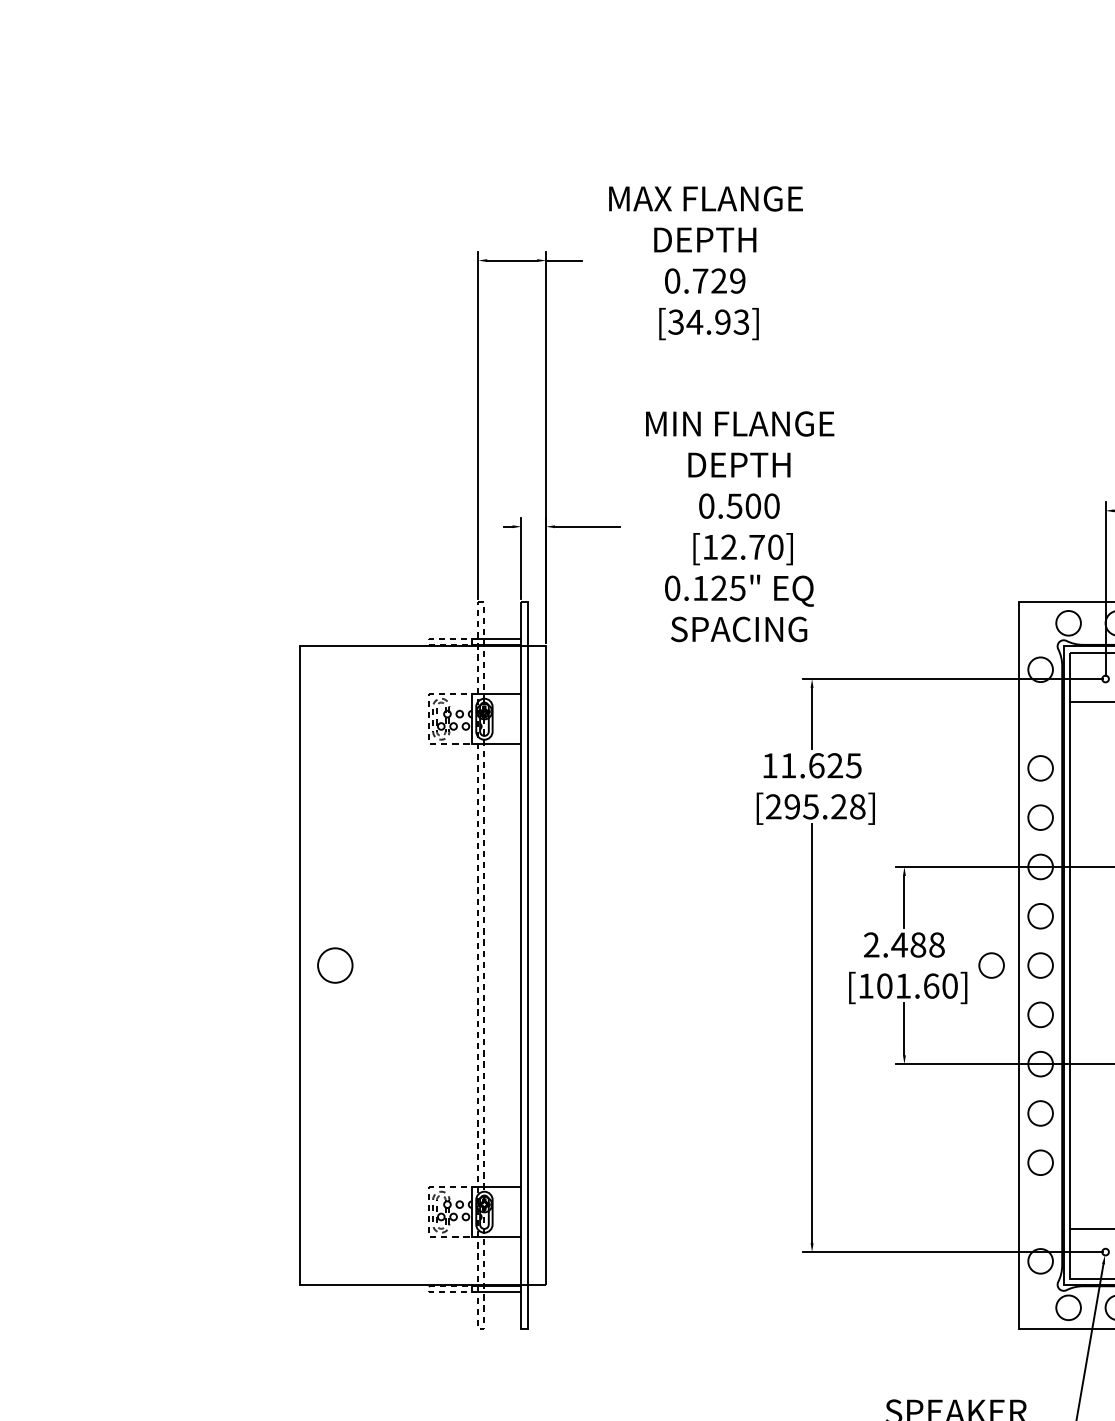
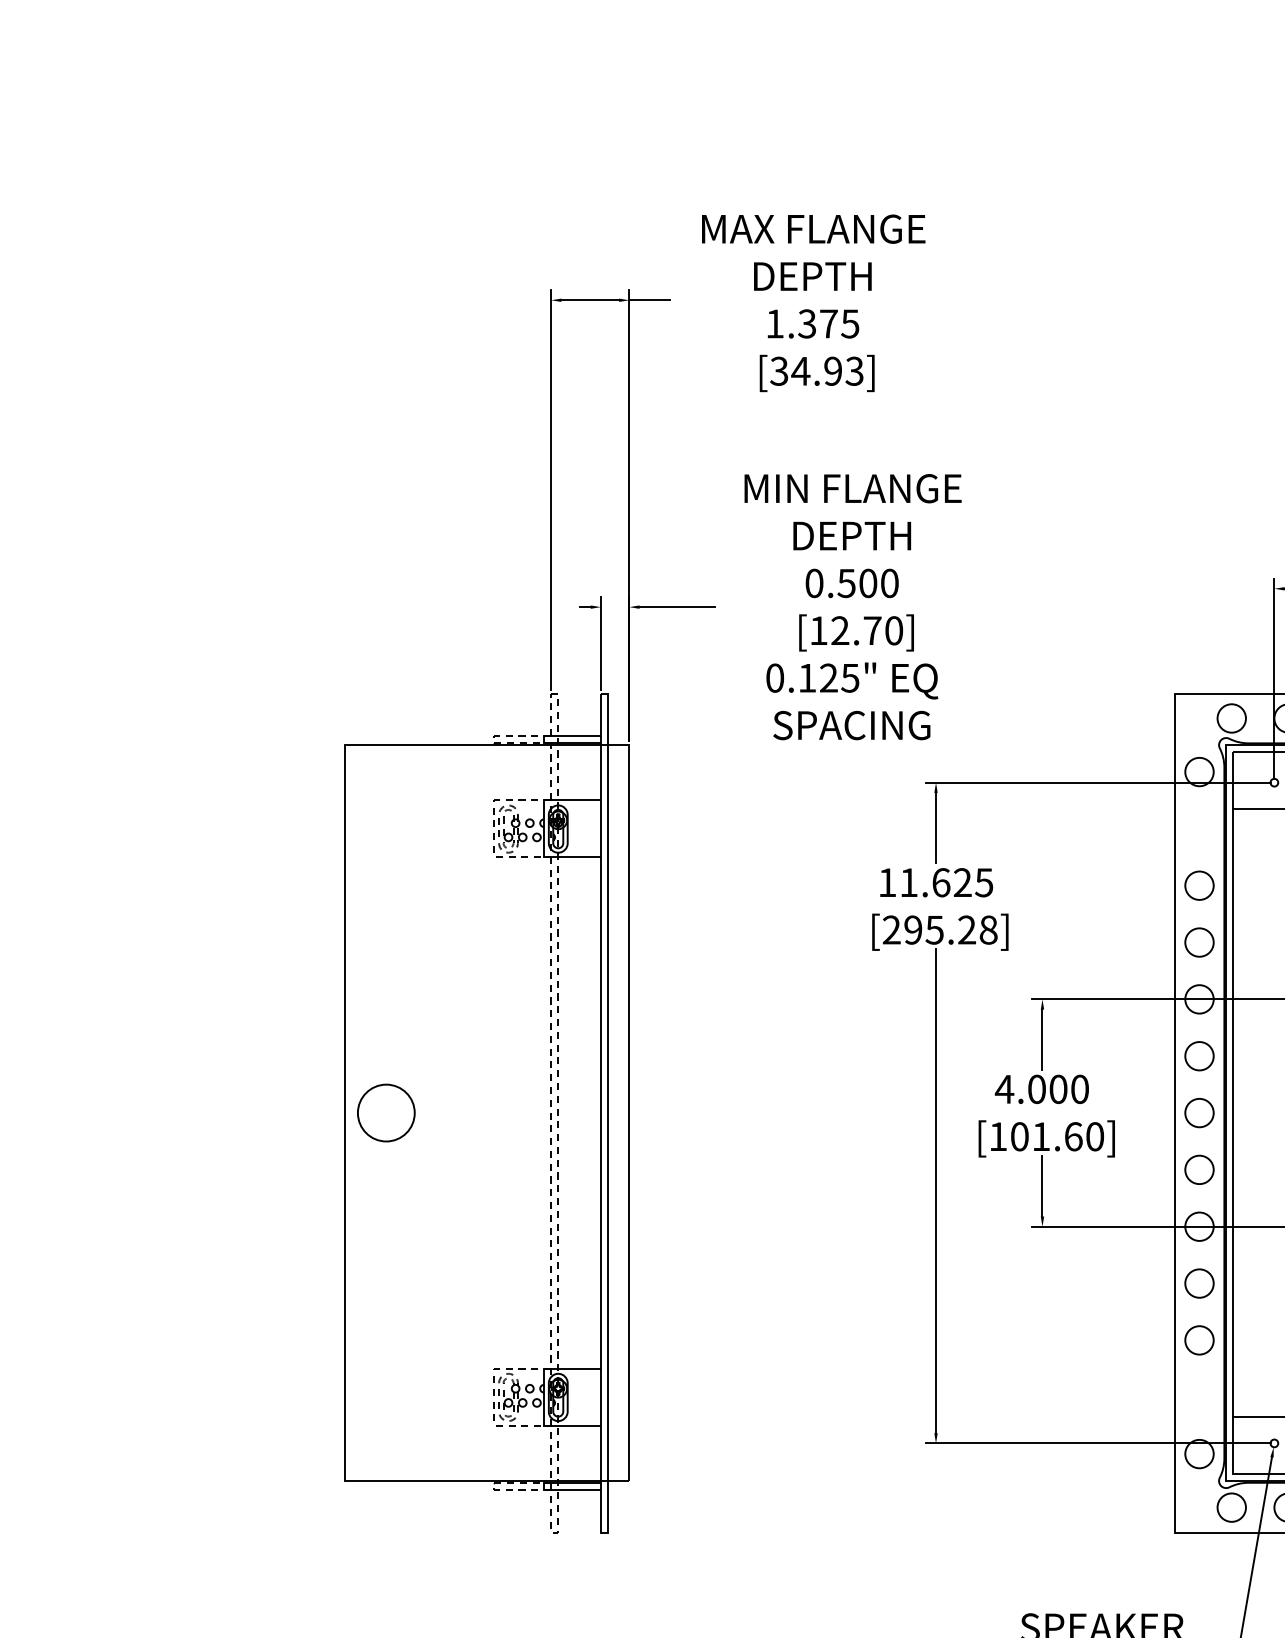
text: (705, 280) -> (813, 323), 0.729 -> 1.375
text: (903, 944) -> (1041, 1088), 2.488 -> 4.000
circle: (334, 965) -> (385, 1112), size x1.43
circle: (991, 965) -> (1142, 1112), removed

